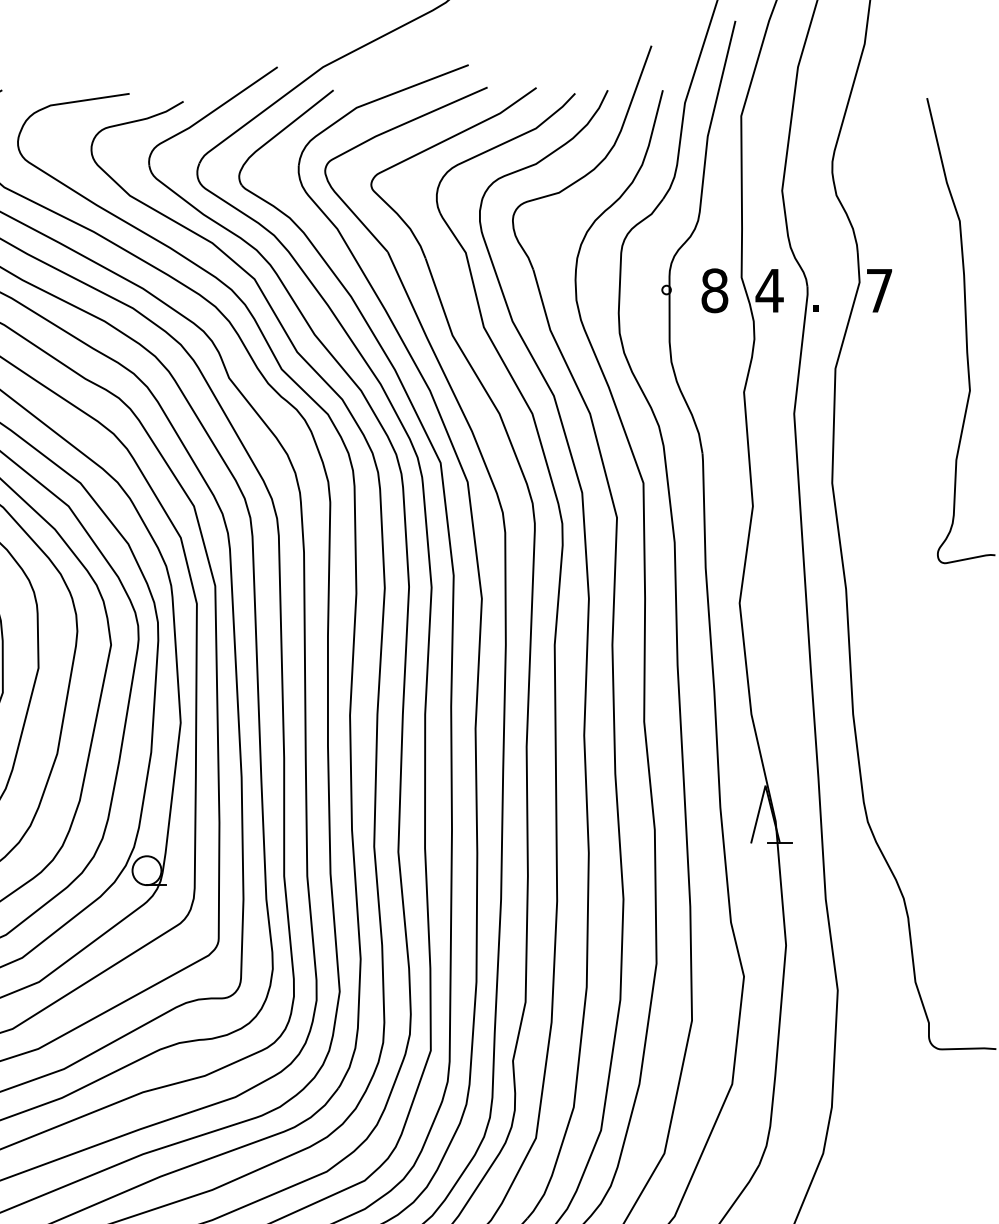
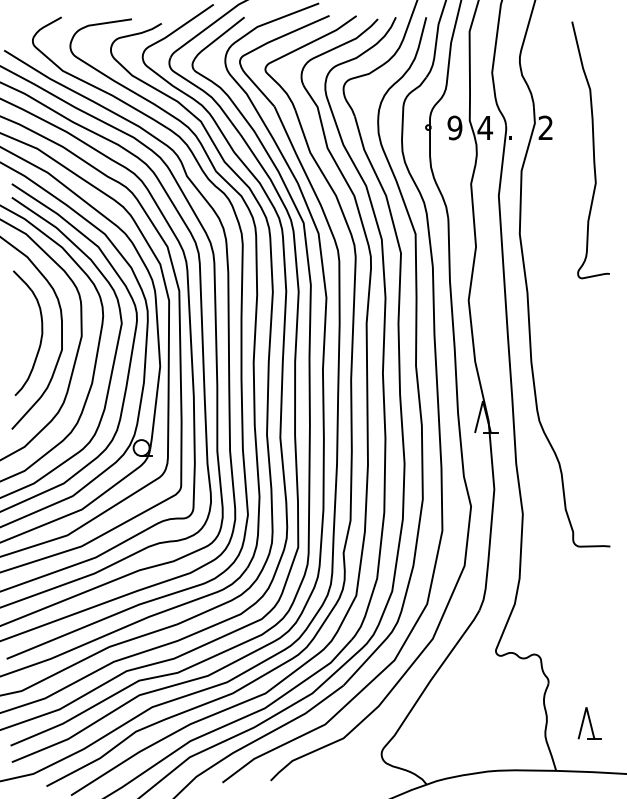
text: (713, 289) -> (454, 127), 8 -> 9
text: (878, 289) -> (545, 127), 7 -> 2

